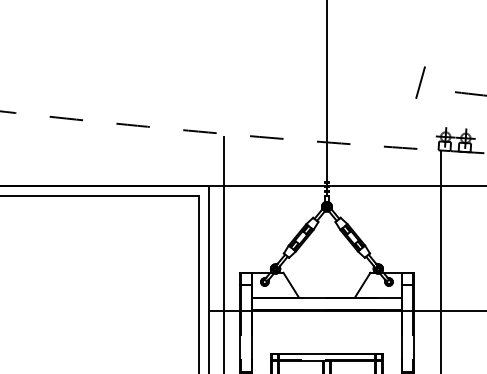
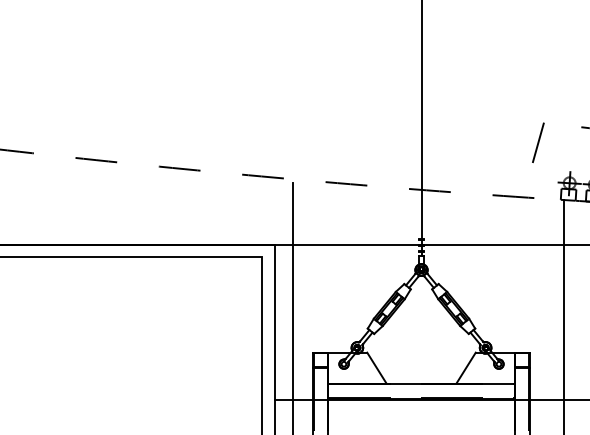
line: (420, 82) -> (538, 142), moved

